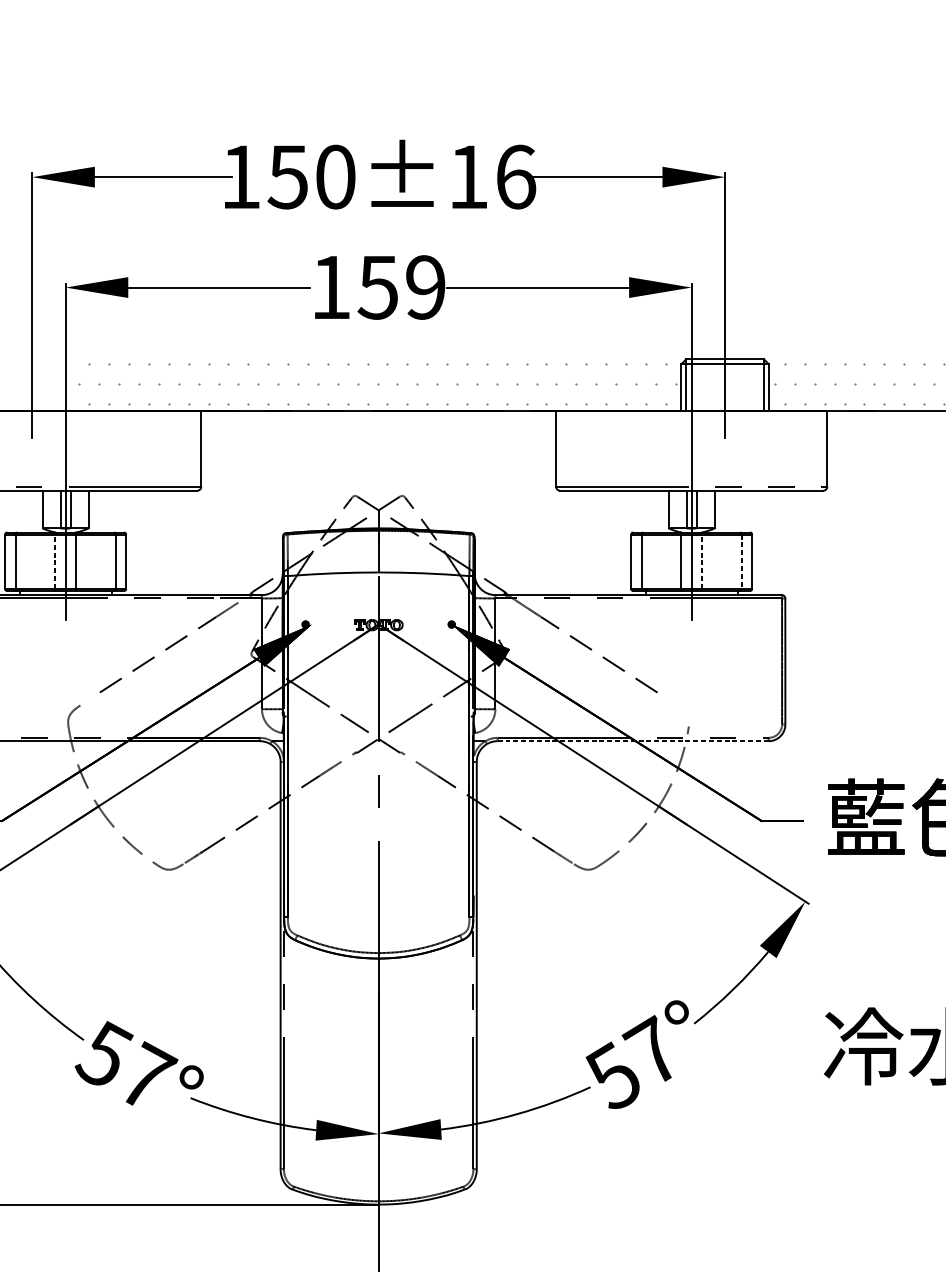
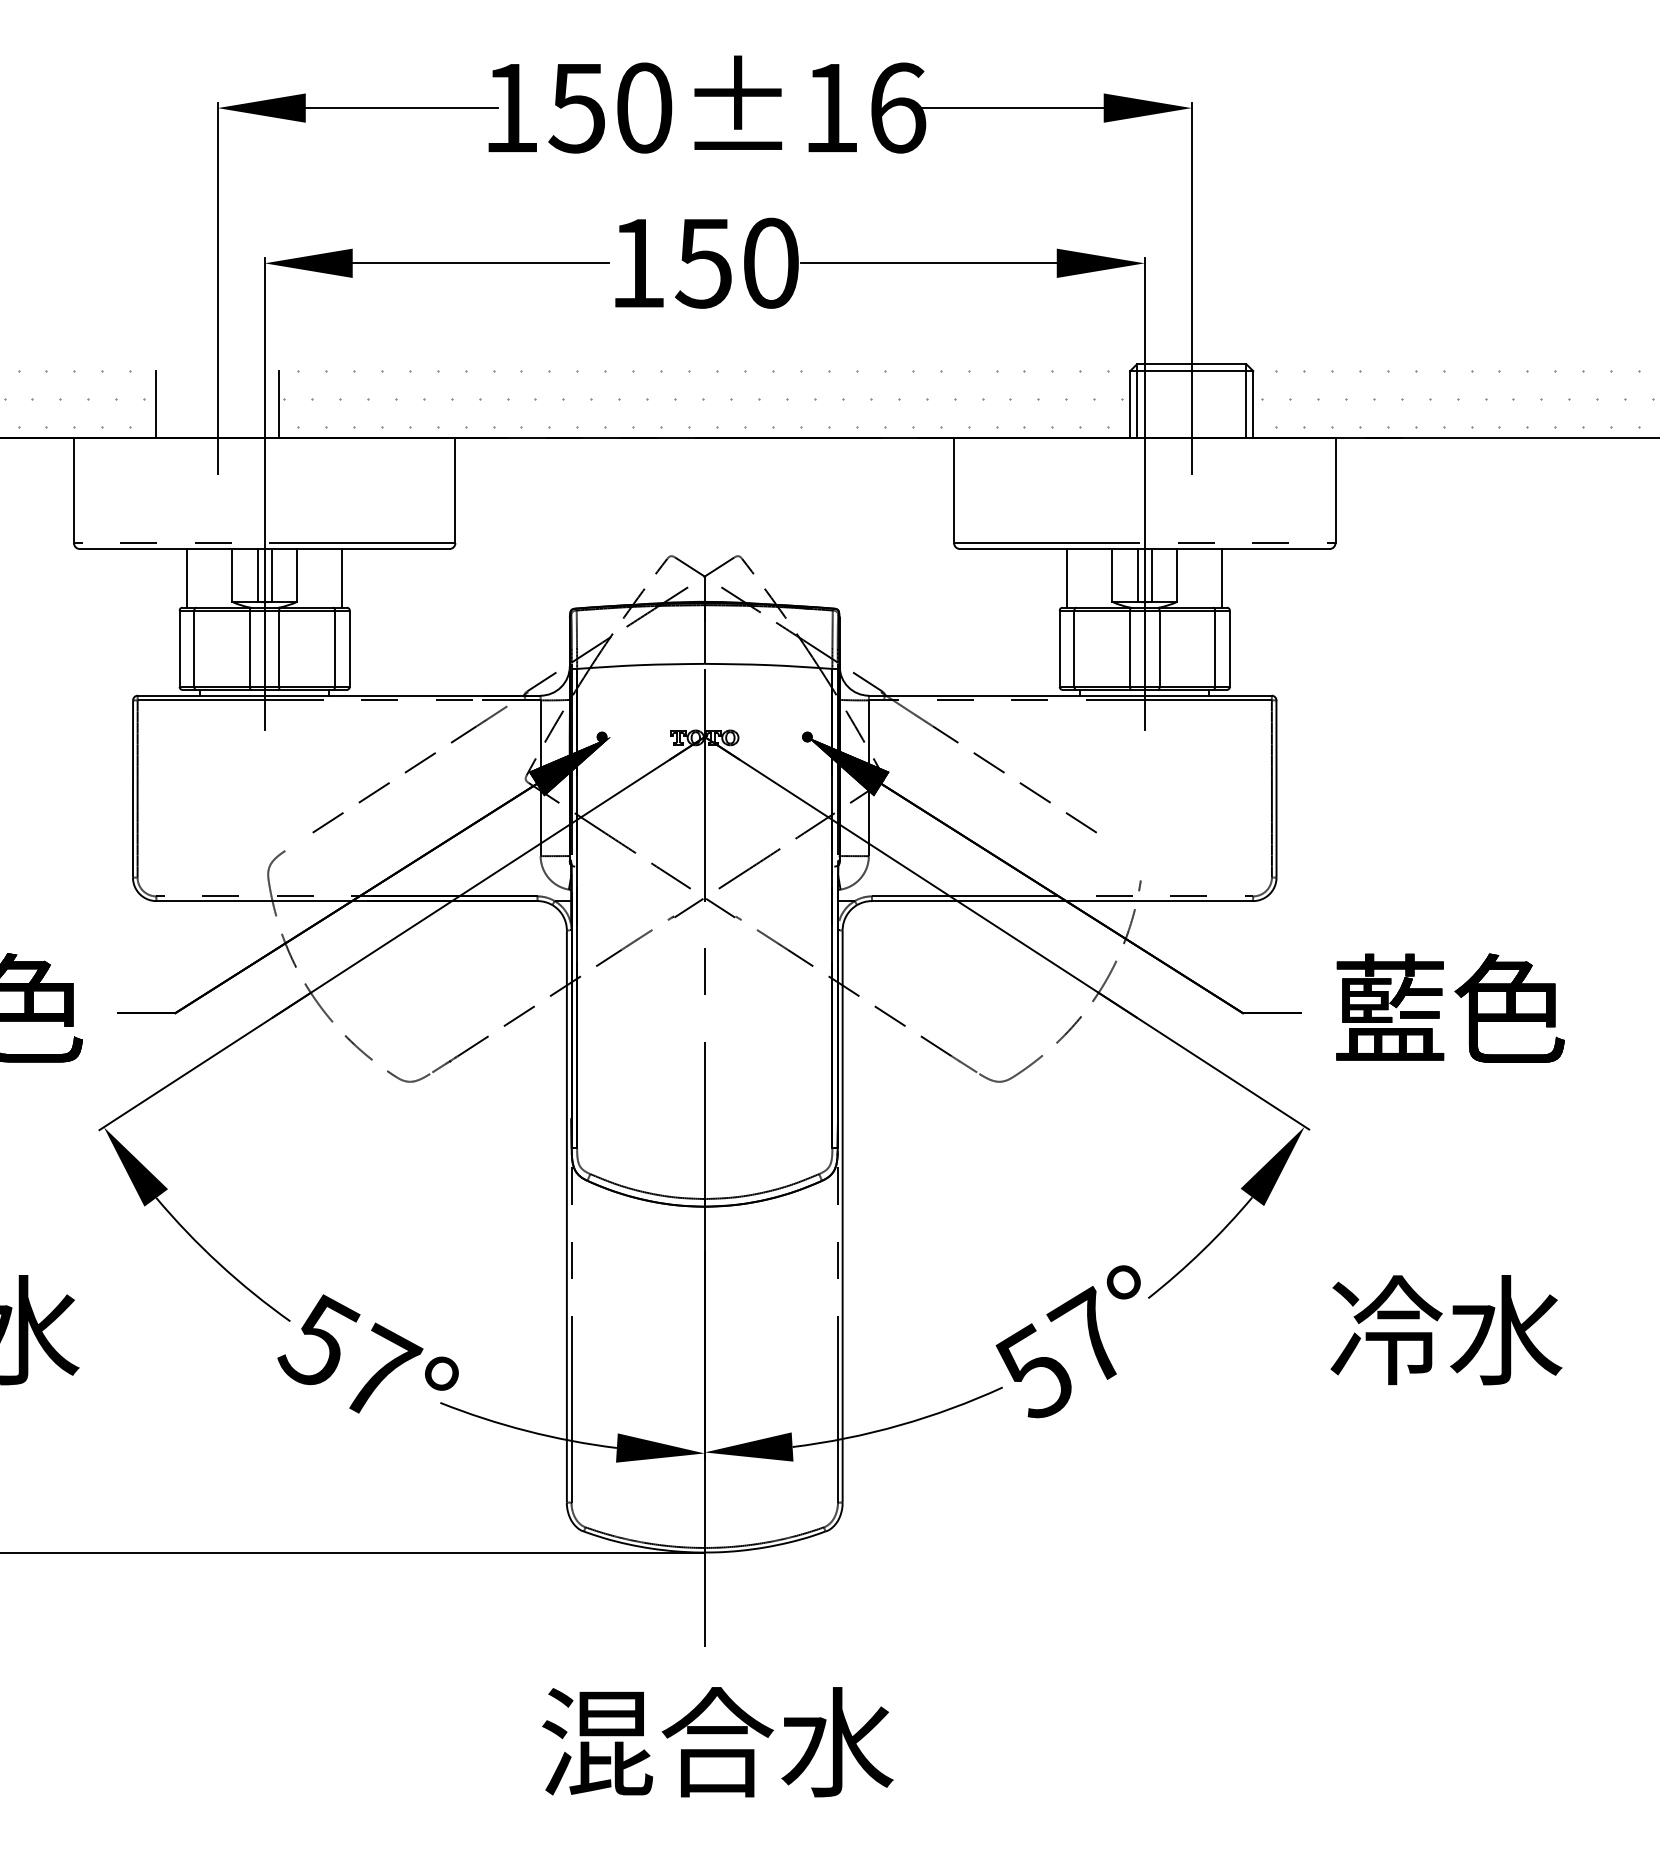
text: (425, 286) -> (770, 262), 159 -> 150
line: (76, 387) -> (279, 404), added
line: (10, 511) -> (187, 578), added
line: (121, 511) -> (342, 578), added
line: (636, 511) -> (1067, 578), added
line: (746, 511) -> (1222, 578), added
line: (55, 561) -> (250, 648), dashed -> solid
line: (702, 561) -> (1159, 648), dashed -> solid
line: (741, 562) -> (1215, 649), dashed -> solid
line: (633, 741) -> (1062, 901), dashed -> solid

